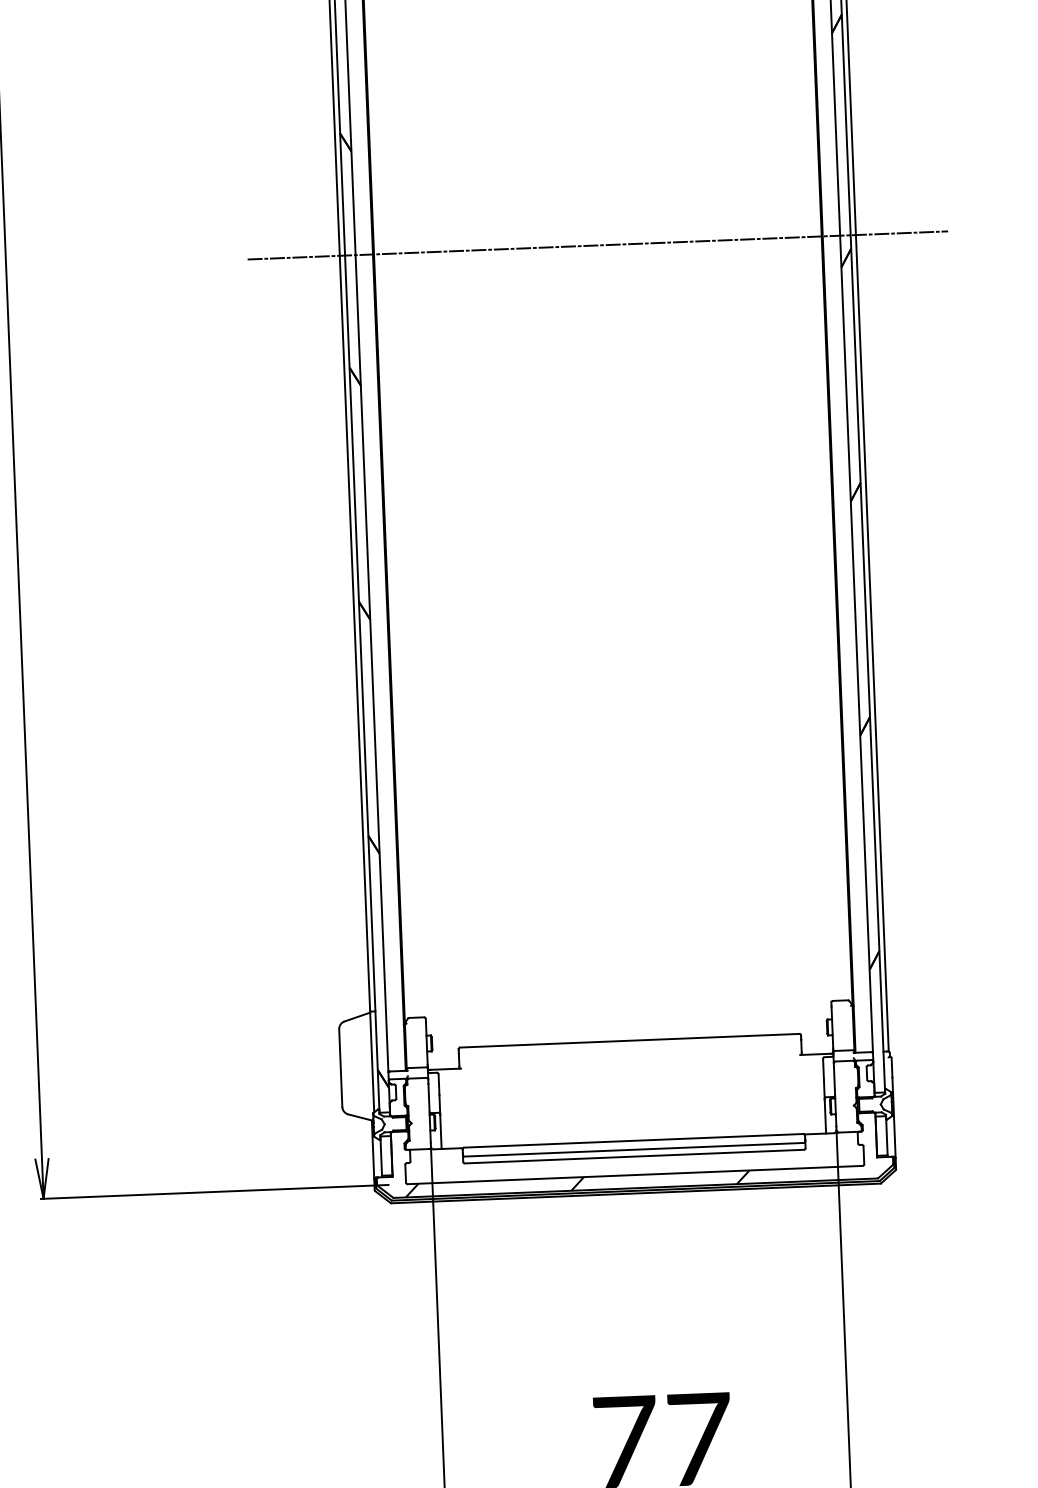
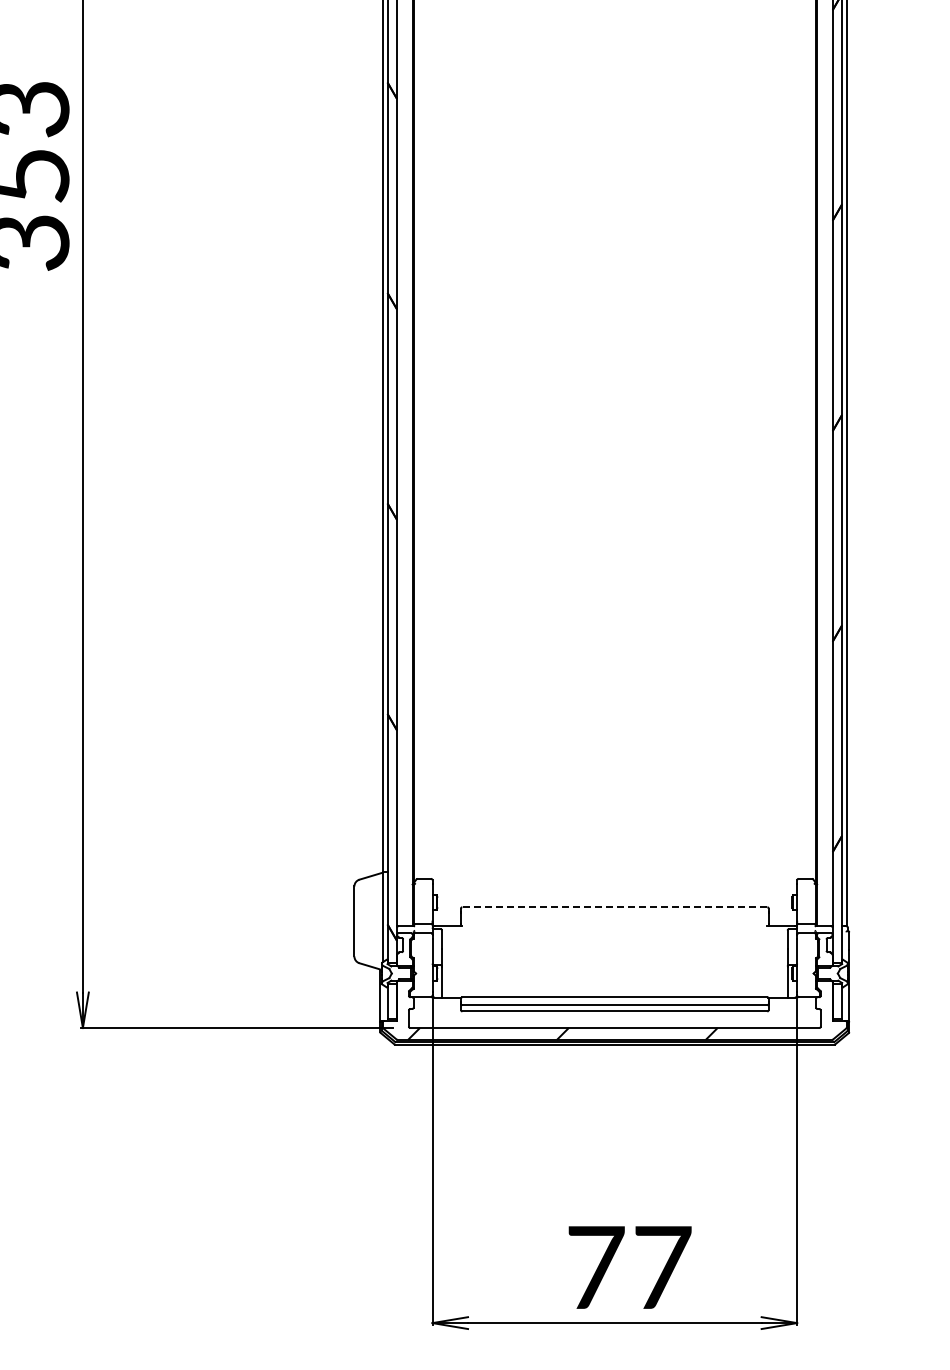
line: (597, 245) -> (614, 192), removed
line: (629, 1041) -> (614, 907), solid -> dashed

